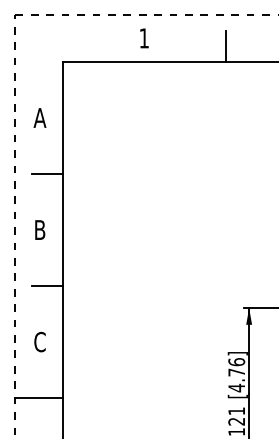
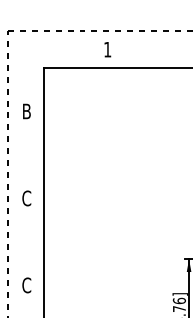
line: (226, 46) -> (171, 55), removed
text: (39, 117) -> (26, 111), A -> B
line: (47, 174) -> (32, 155), removed
text: (39, 229) -> (26, 198), B -> C
line: (47, 286) -> (32, 242), removed

